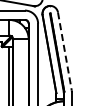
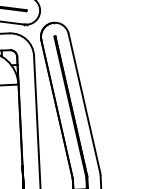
line: (64, 51) -> (83, 103), dashed -> solid

